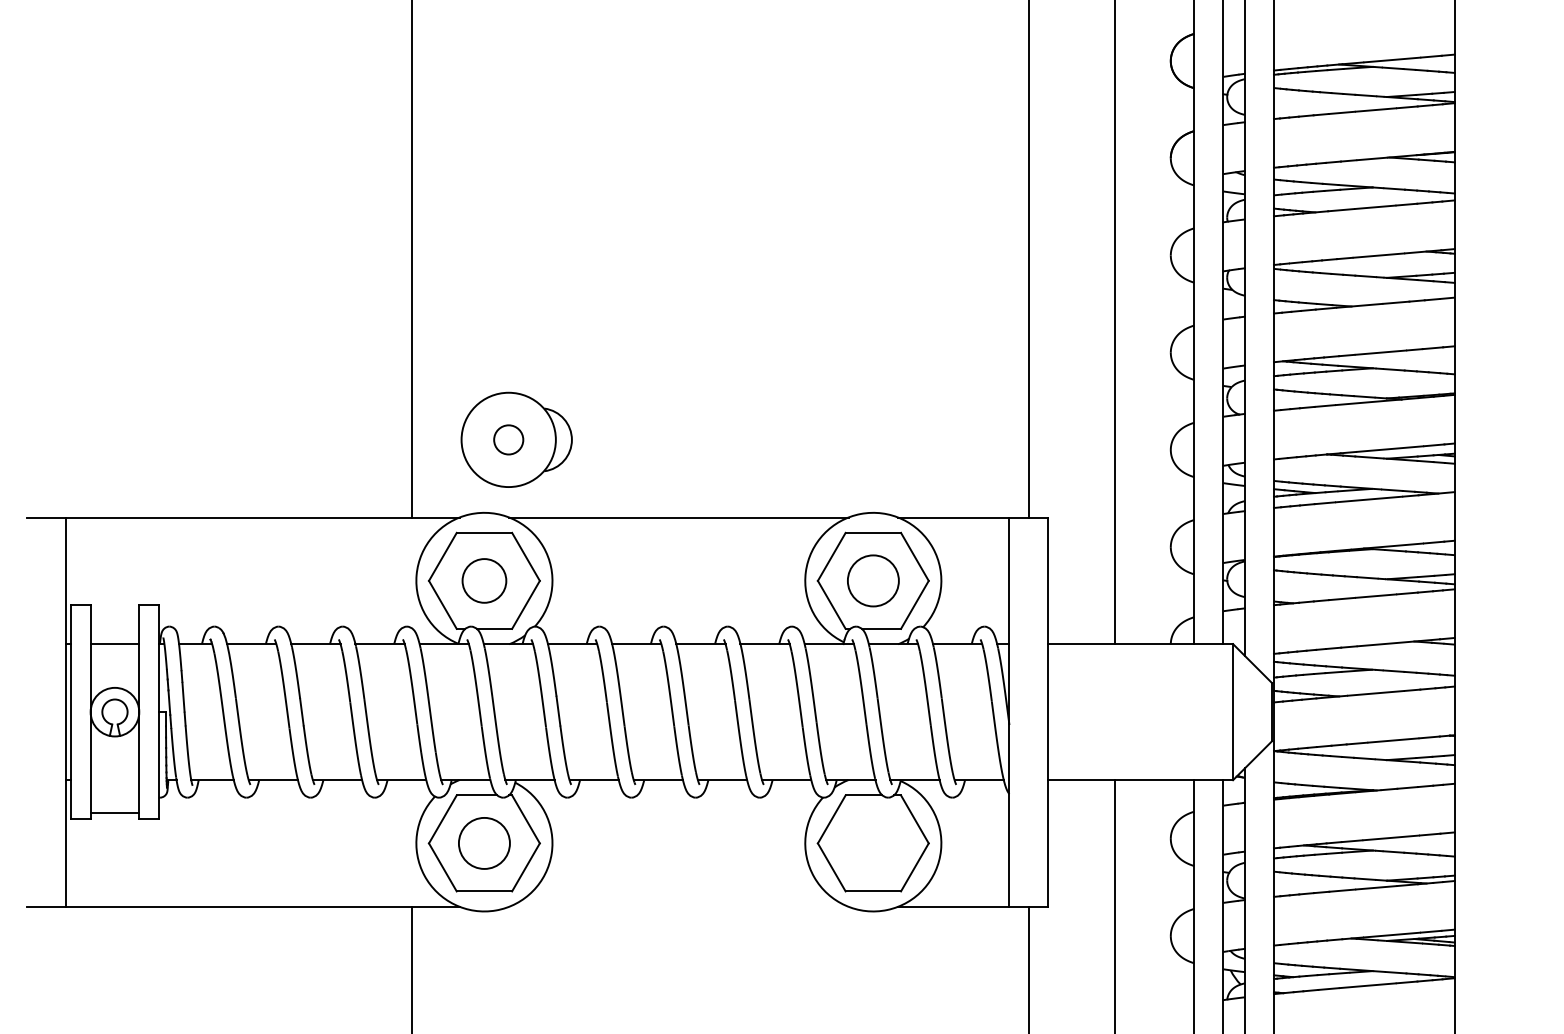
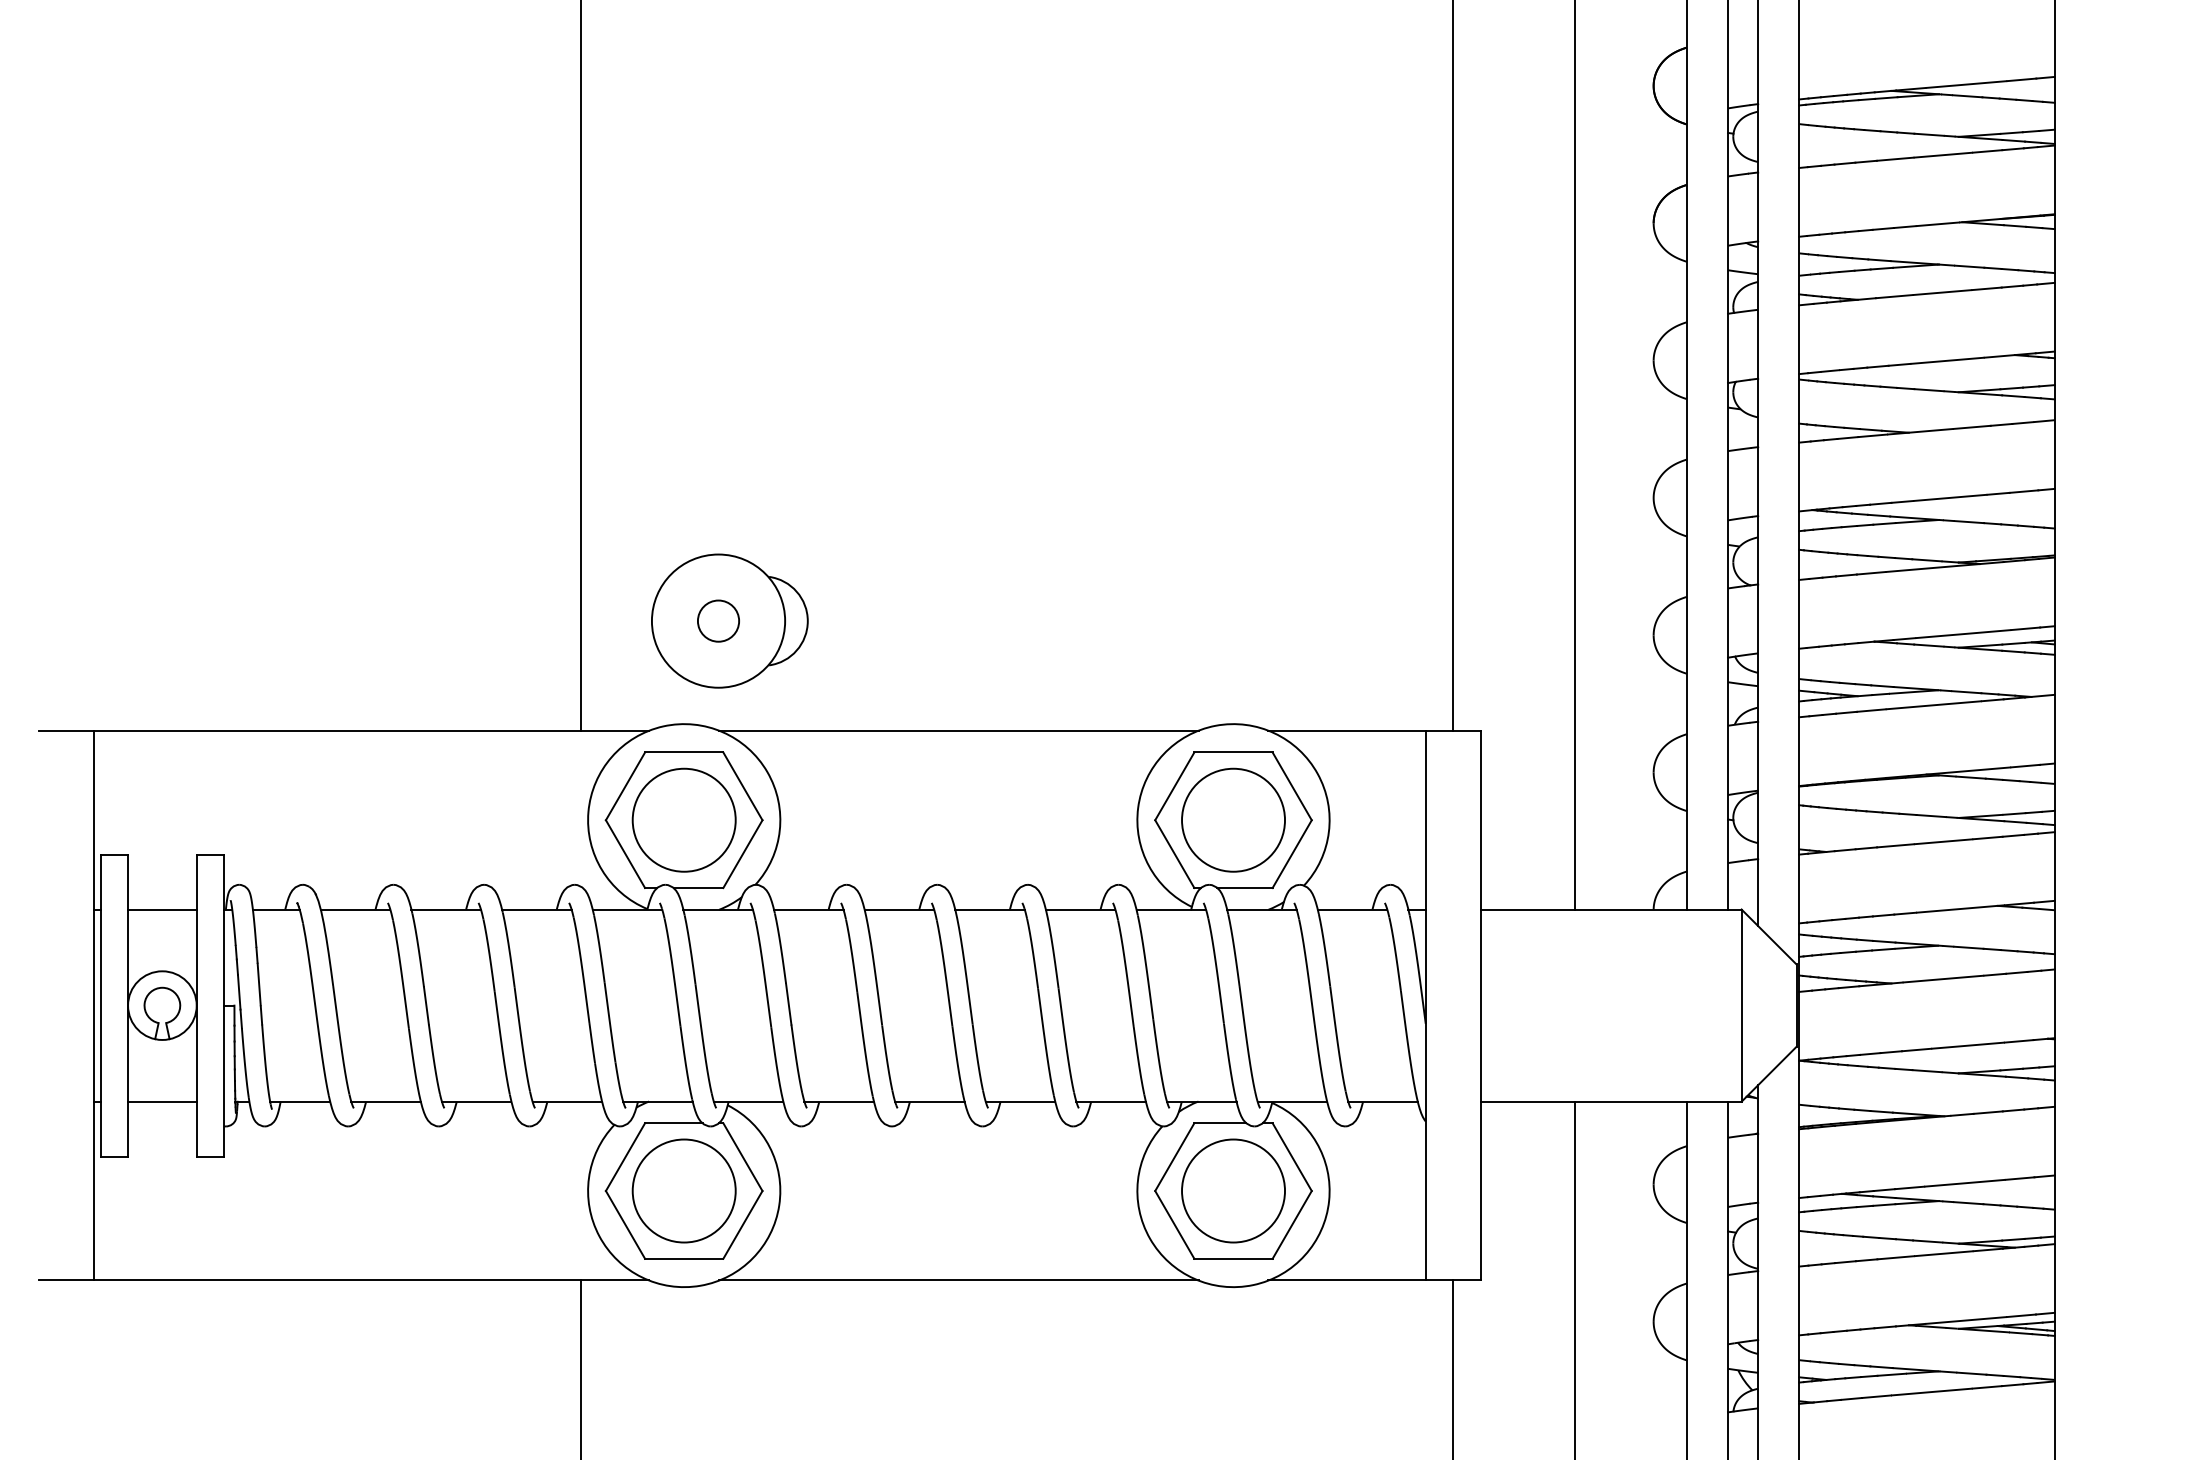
circle: (484, 580) -> (684, 819), size x1.67
circle: (873, 580) -> (1233, 819), size x1.43
line: (114, 813) -> (161, 1102), moved
circle: (484, 843) -> (684, 1191), size x1.43
circle: (873, 843) -> (1233, 1191), added
line: (678, 906) -> (958, 1280), added

